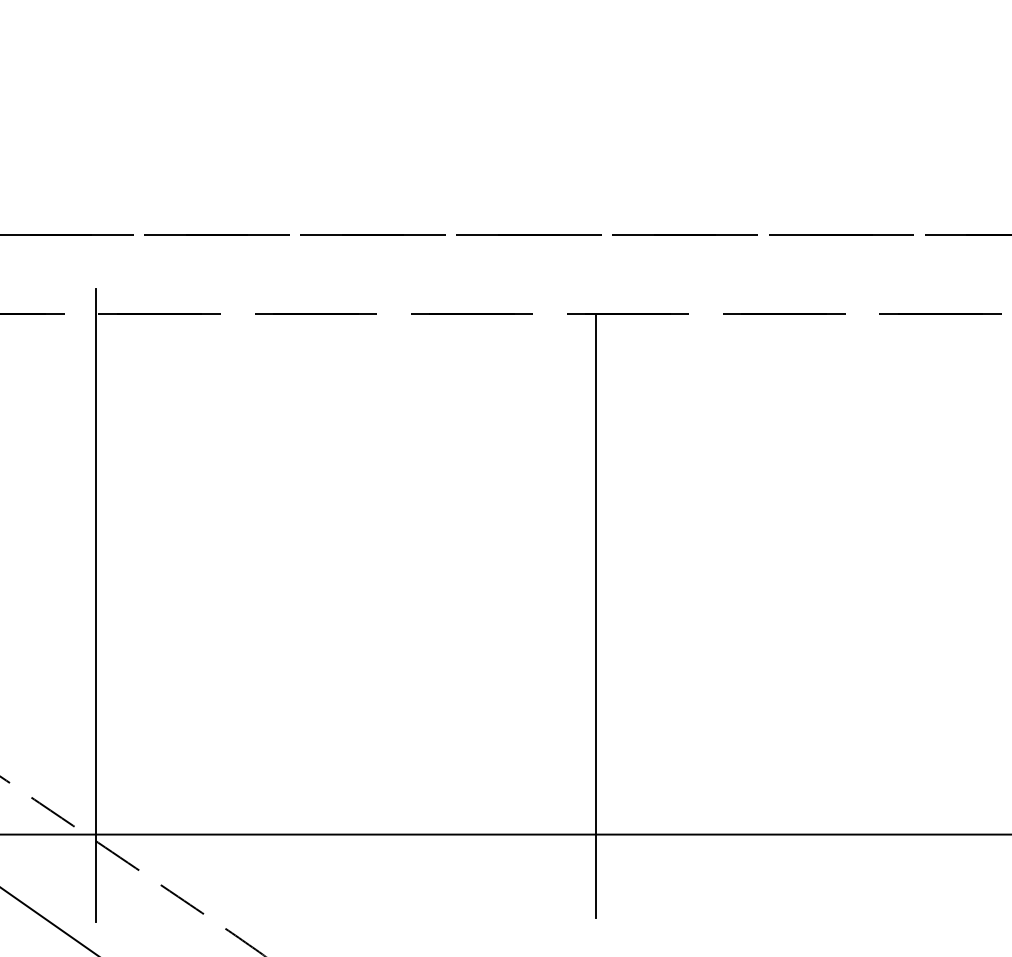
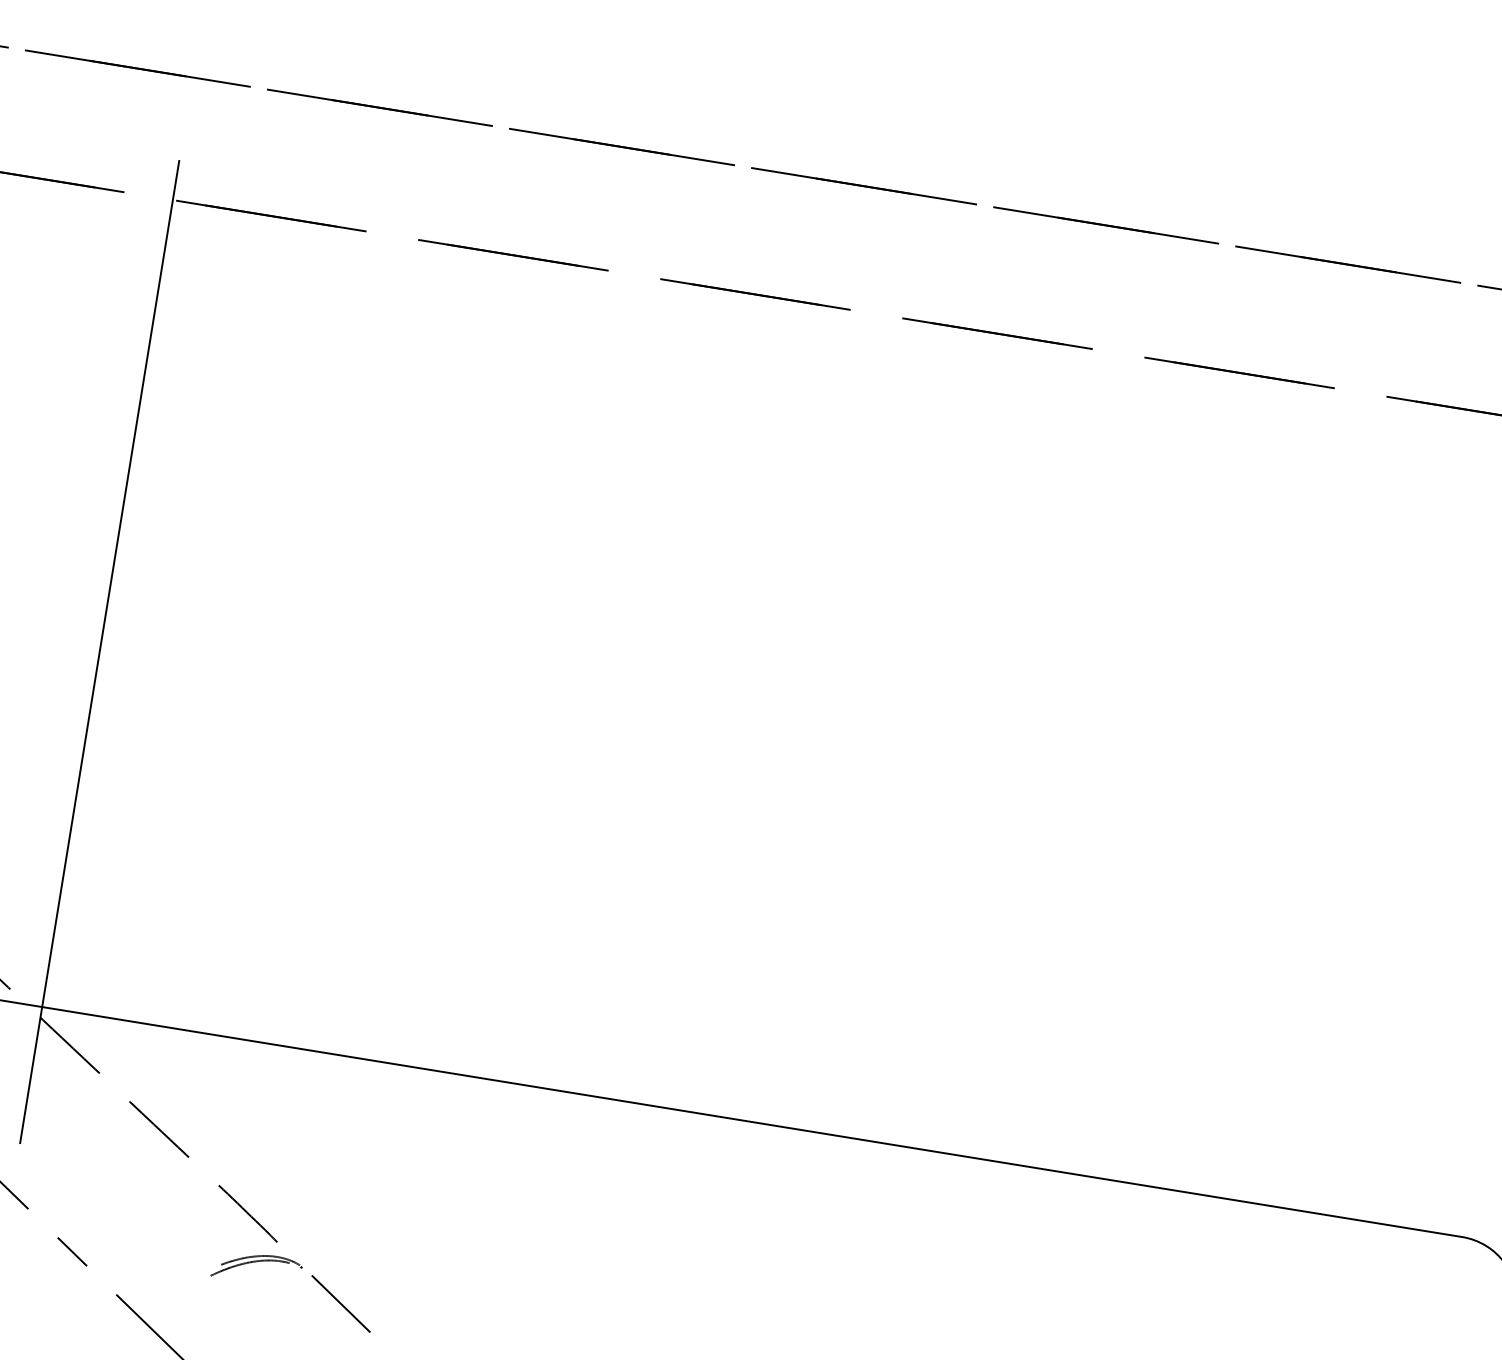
line: (595, 615) -> (871, 792), removed

